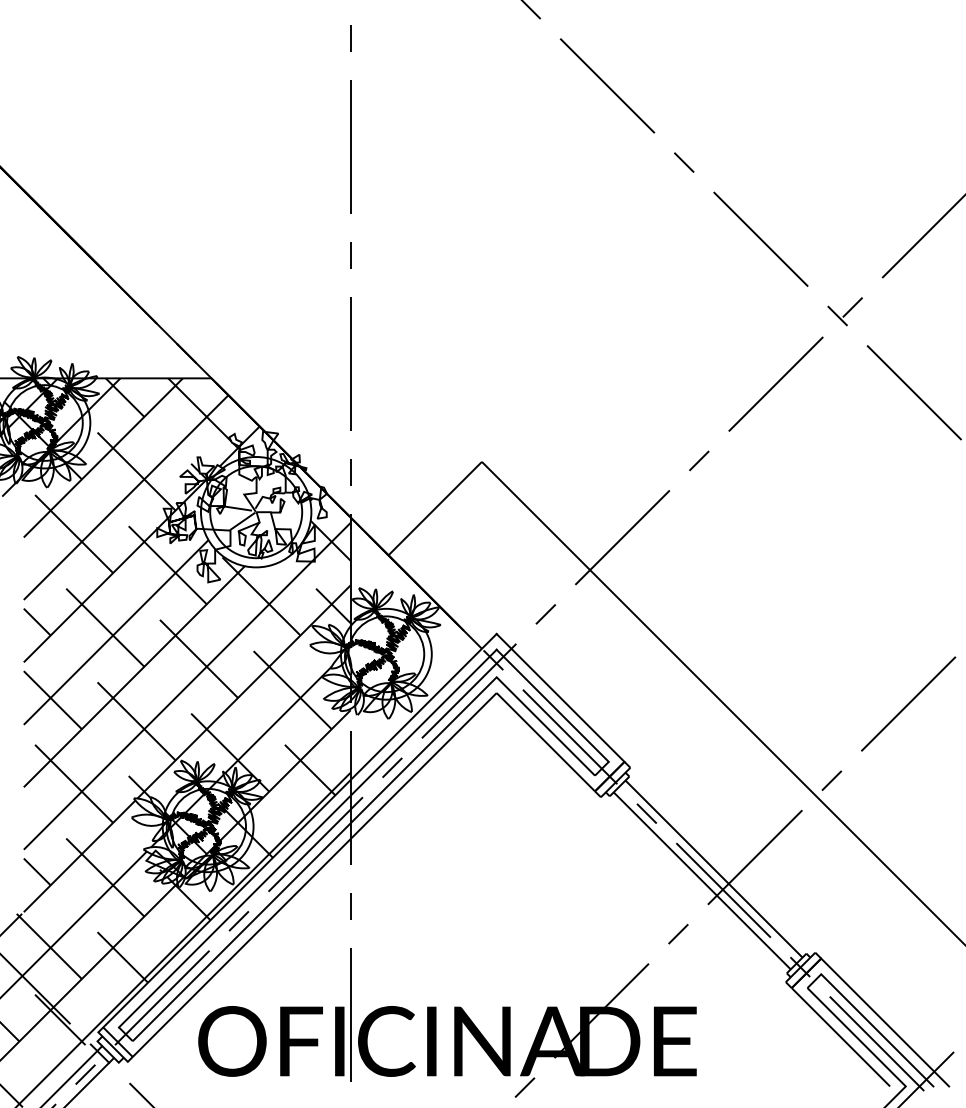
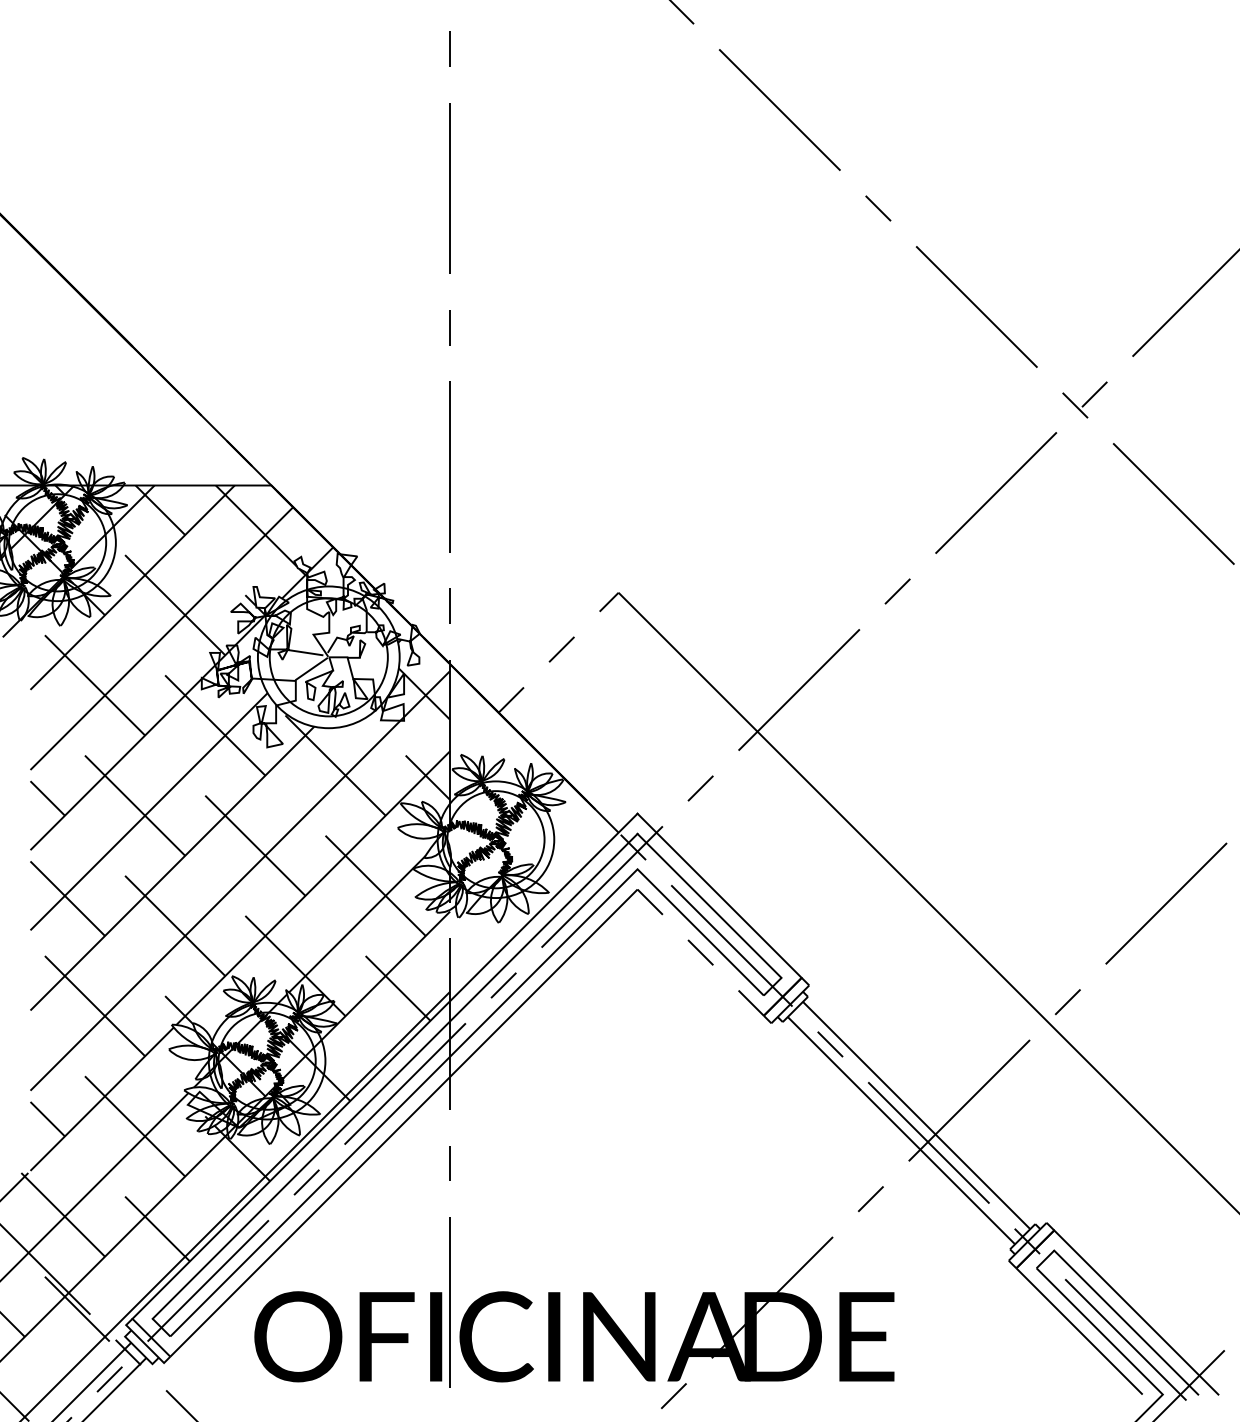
line: (435, 508) -> (558, 652), solid -> dashed
line: (546, 742) -> (701, 952), solid -> dashed

